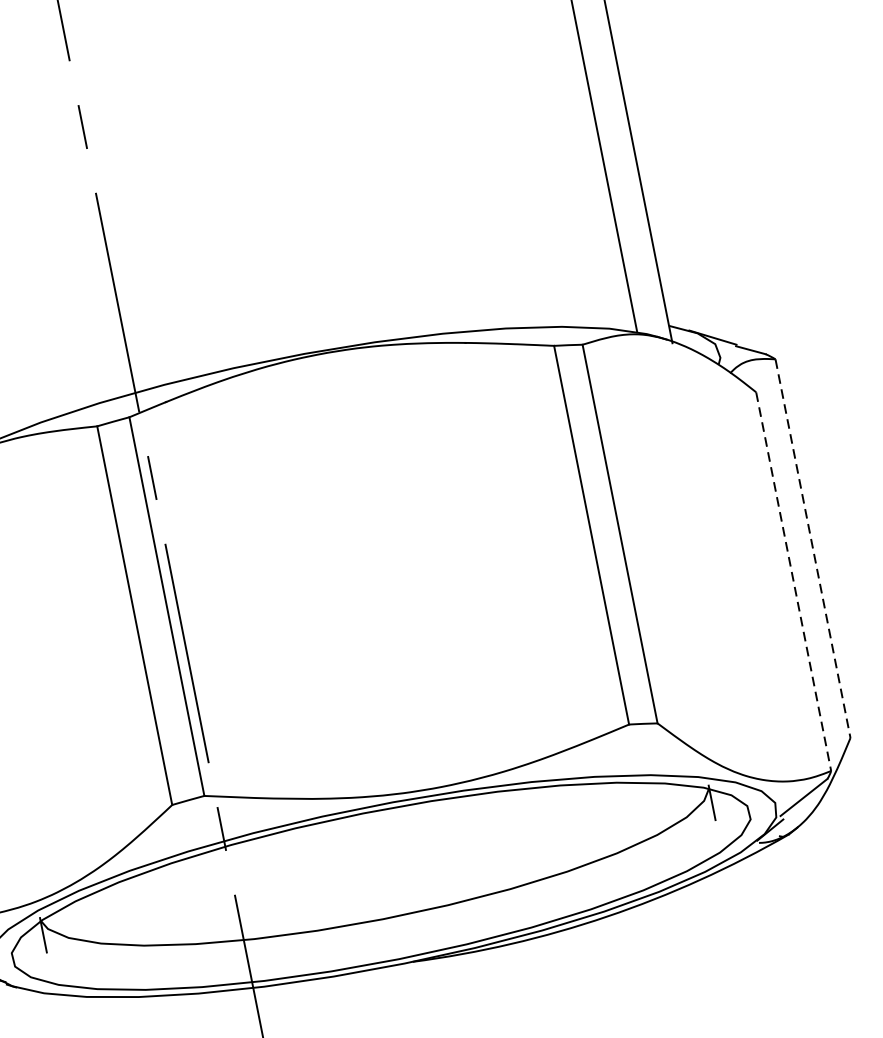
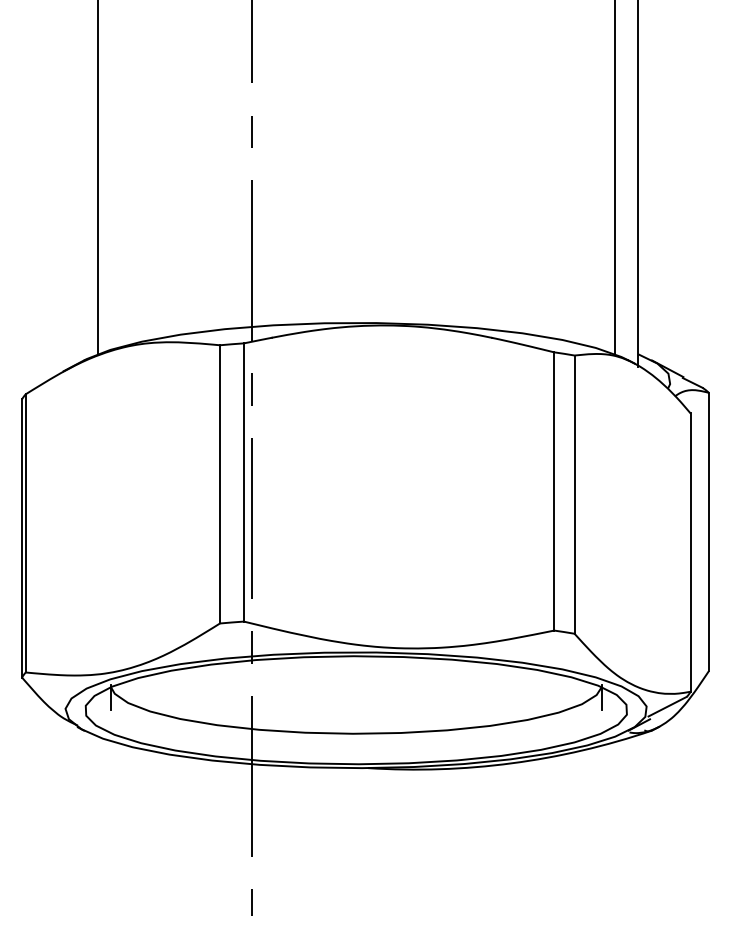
line: (812, 549) -> (708, 532), dashed -> solid
line: (793, 582) -> (690, 553), dashed -> solid

